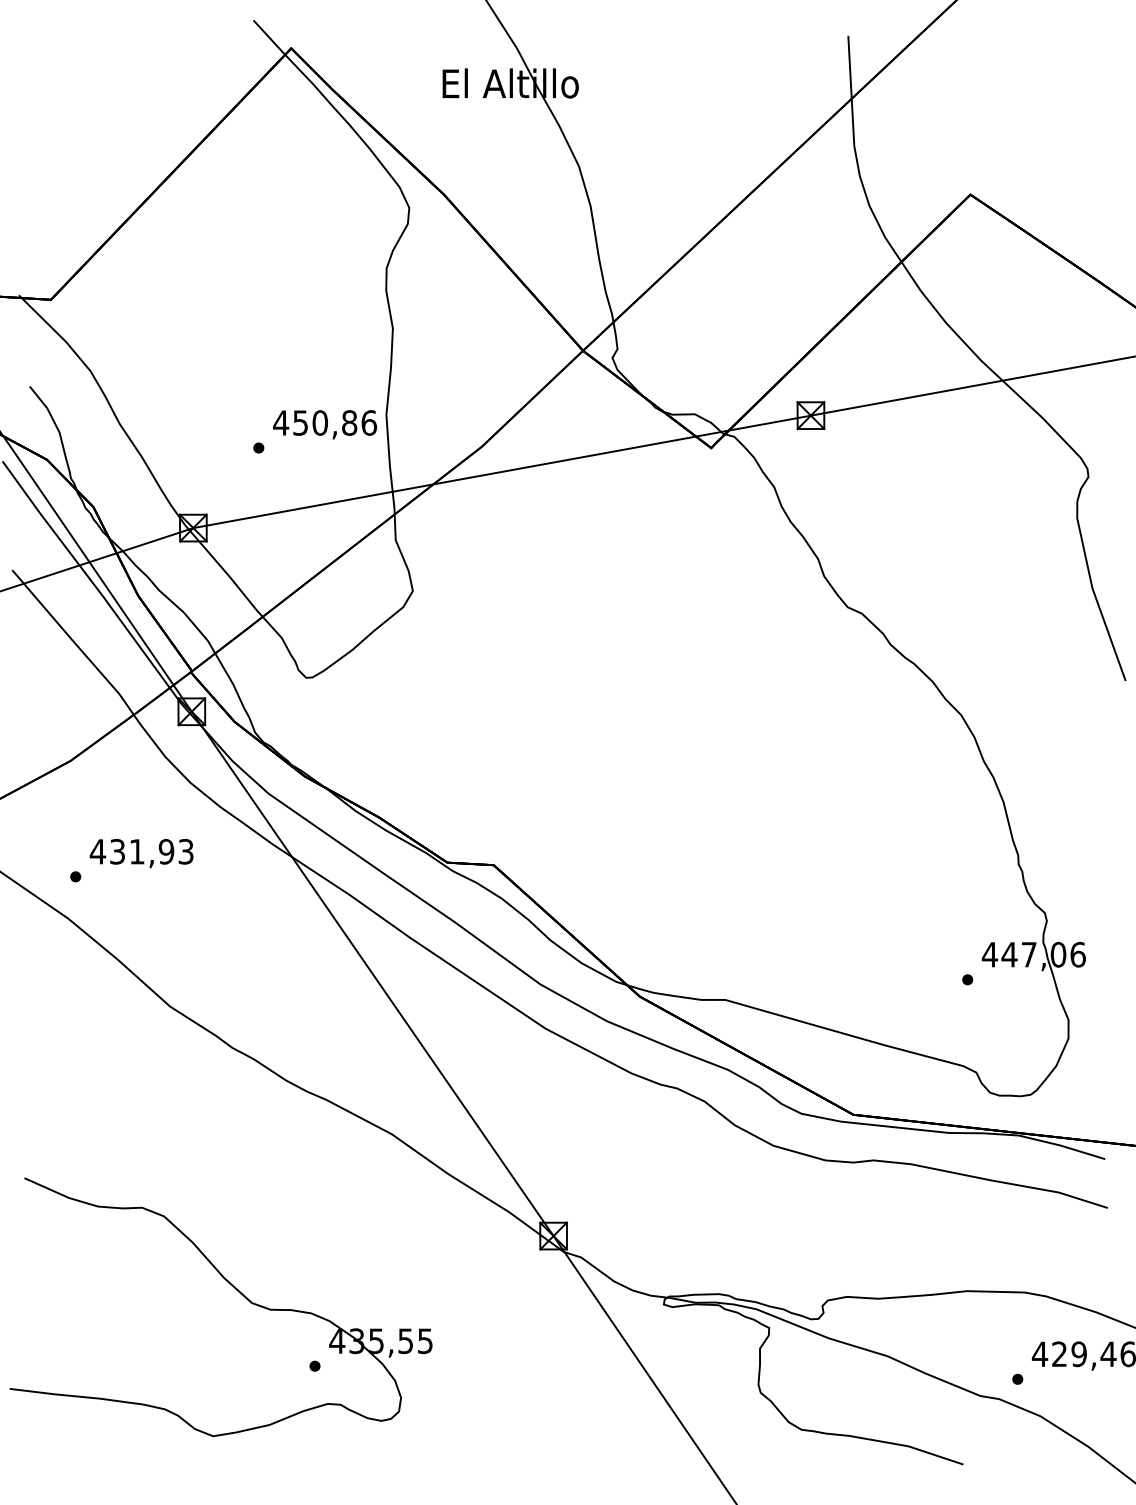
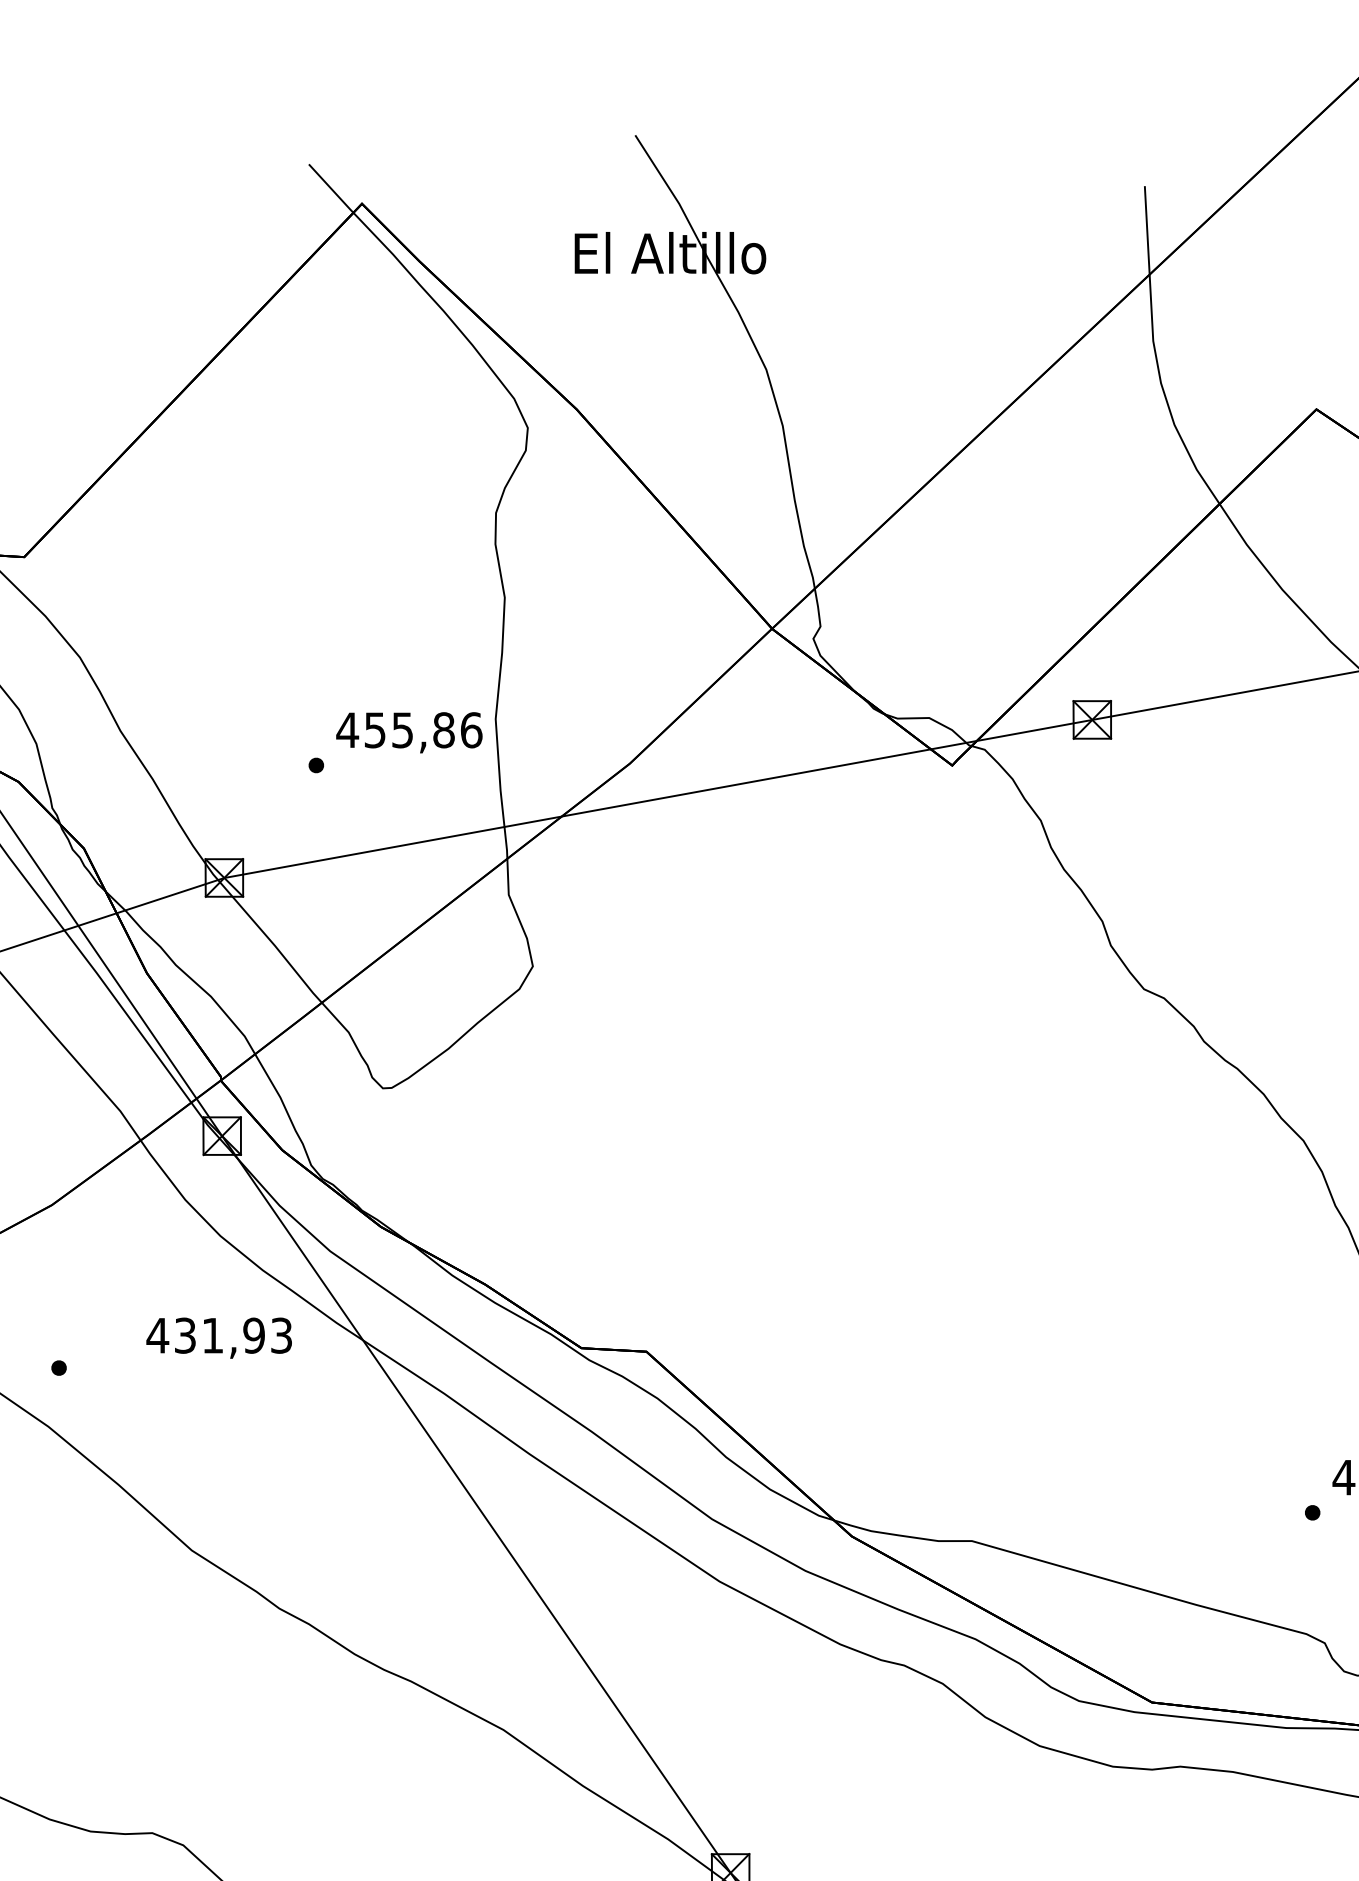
text: (319, 422) -> (401, 729), 450,86 -> 455,86
text: (141, 853) -> (218, 1338), moved

